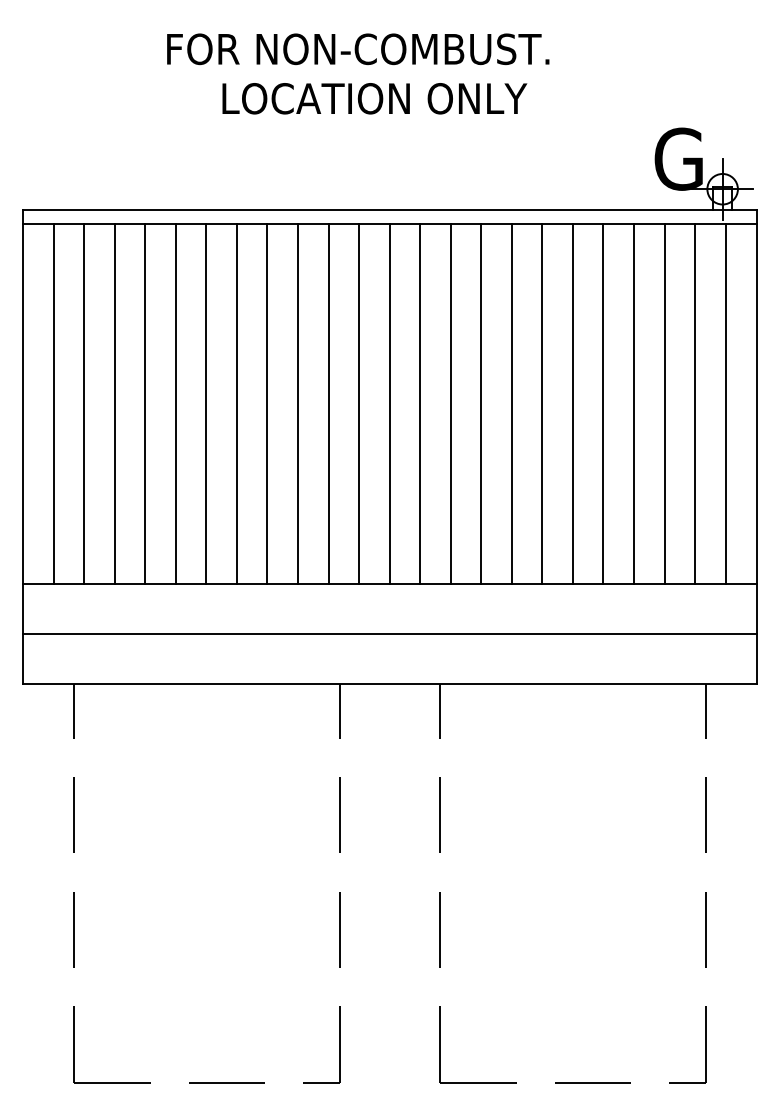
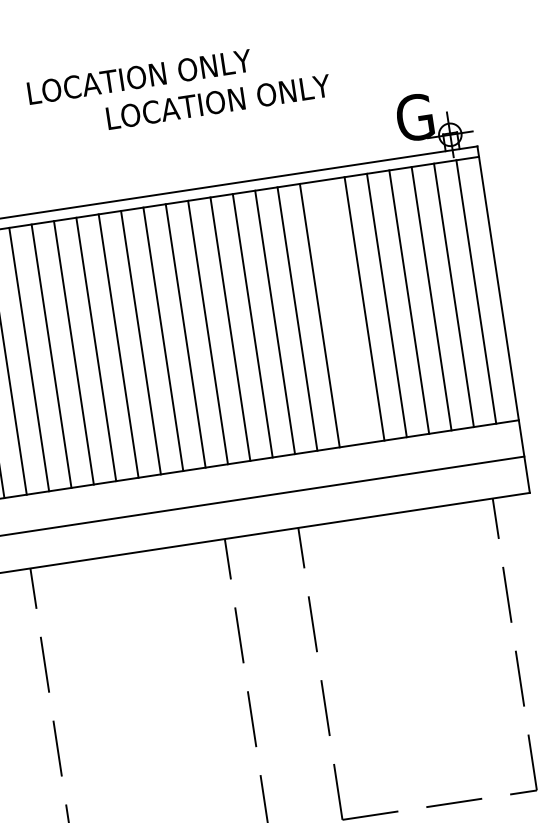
text: (359, 49) -> (169, 72), FOR NON-COMBUST. -> LOCATION ONLY
text: (374, 98) -> (218, 101), moved
line: (542, 404) -> (342, 312), removed

